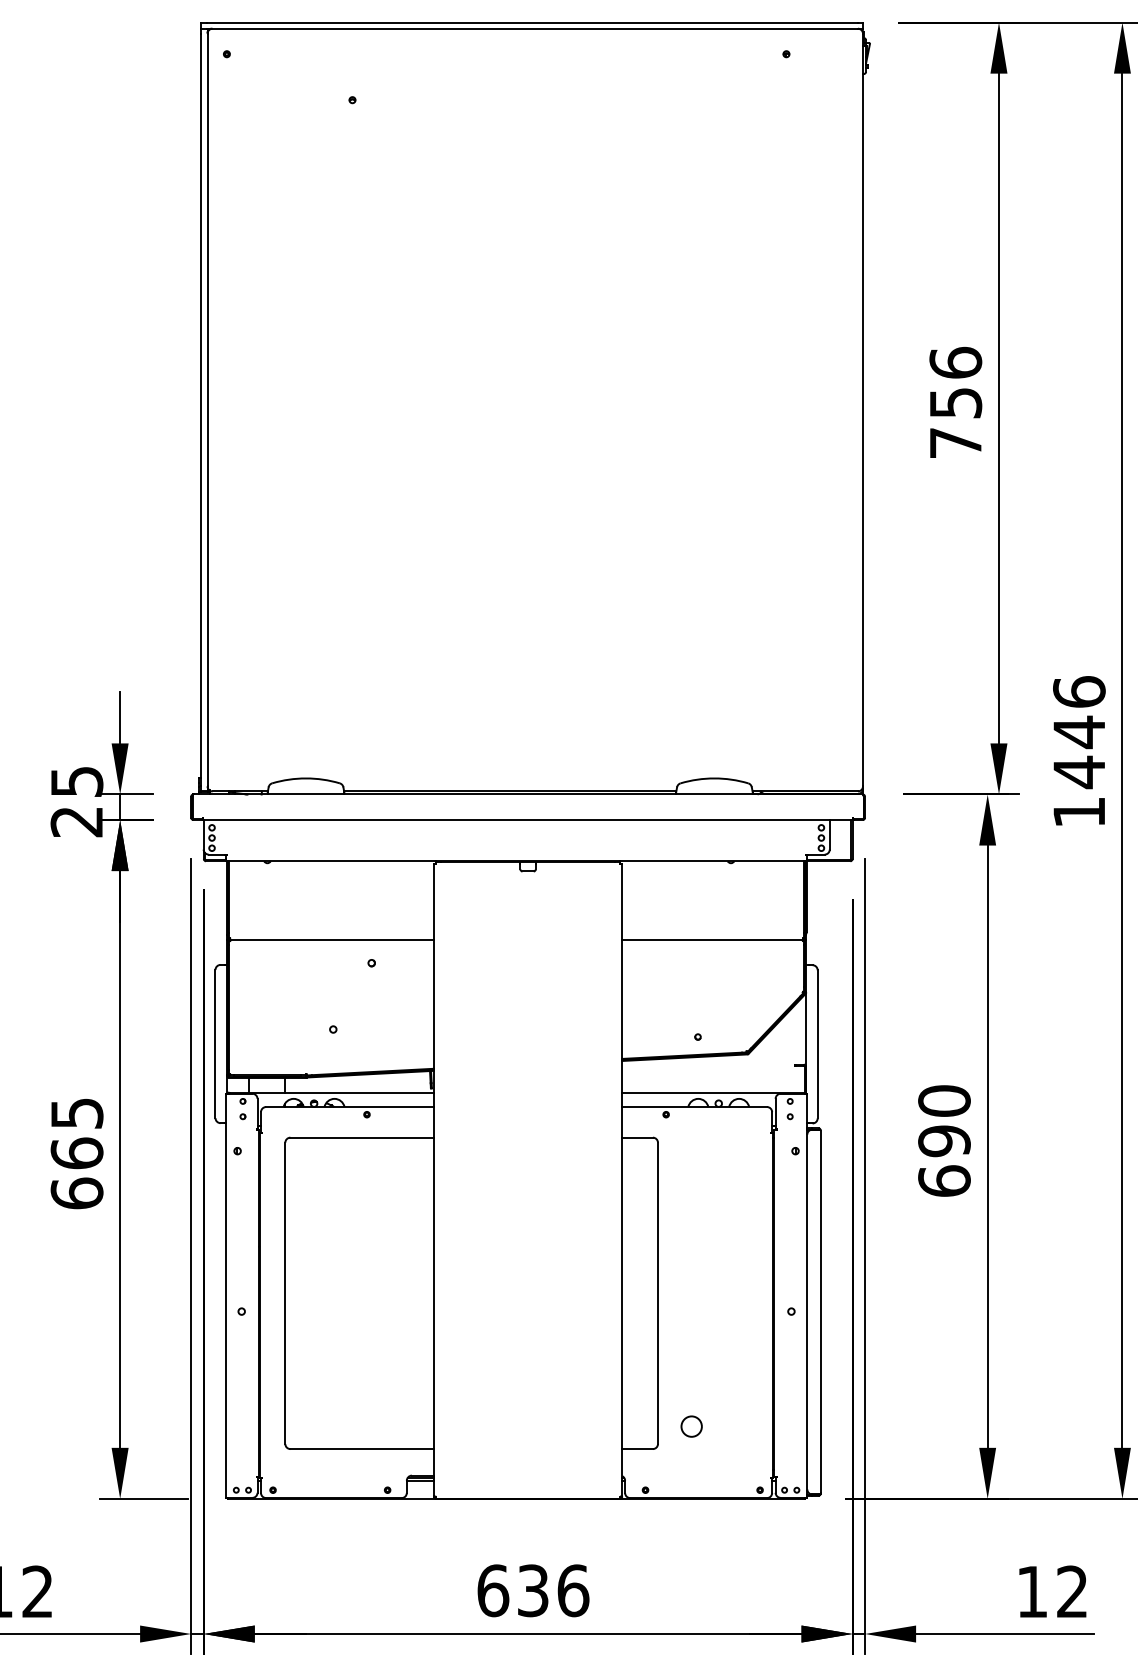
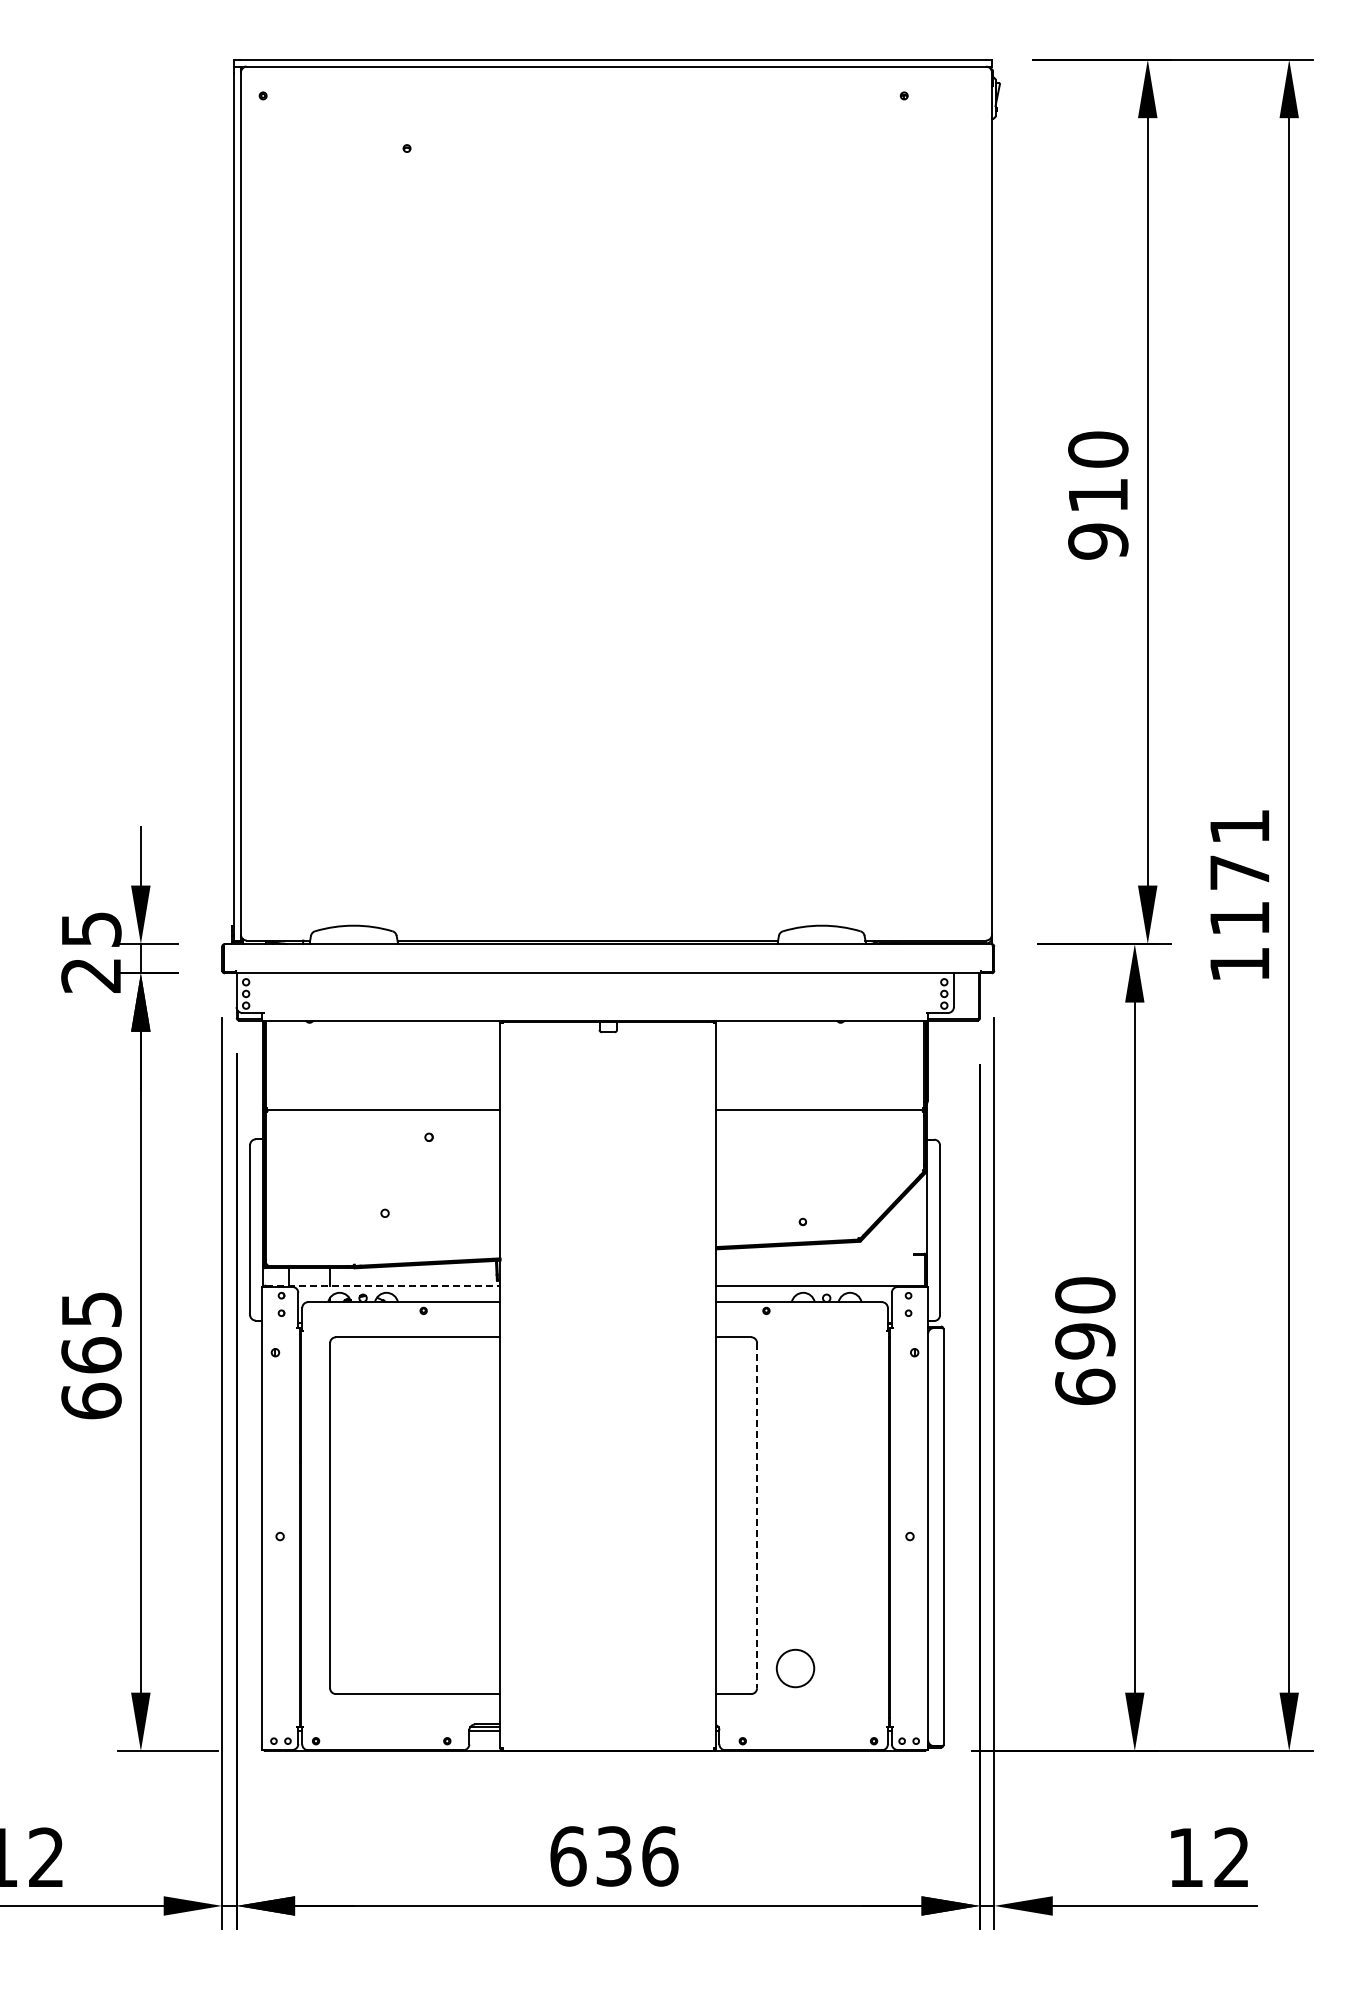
text: (955, 402) -> (1098, 495), 756 -> 910
text: (1079, 732) -> (1239, 872), 1446 -> 1171
line: (331, 1092) -> (383, 1285), solid -> dashed
line: (658, 1293) -> (757, 1515), solid -> dashed
circle: (691, 1425) -> (795, 1667), size x1.6

